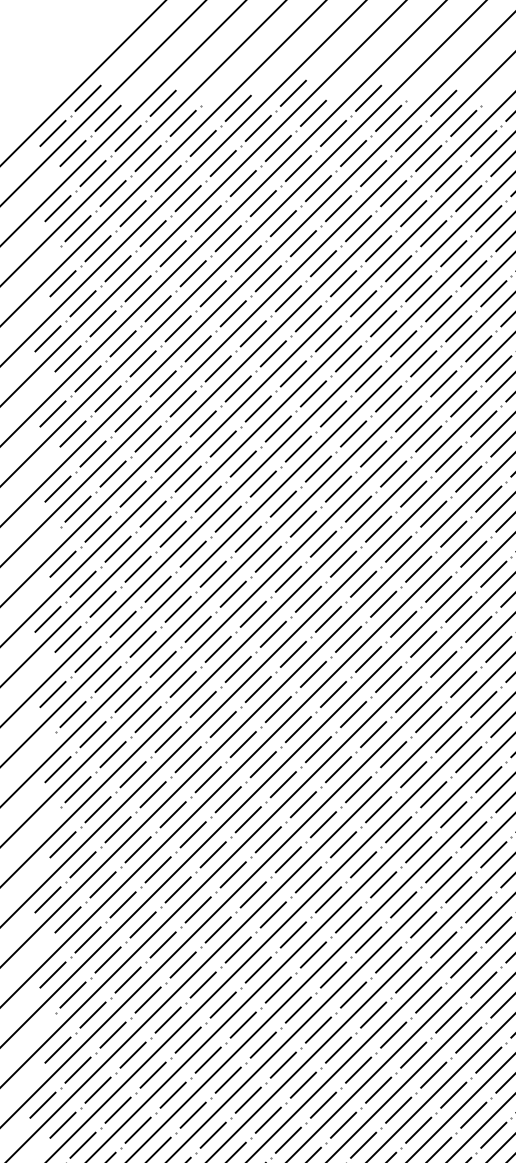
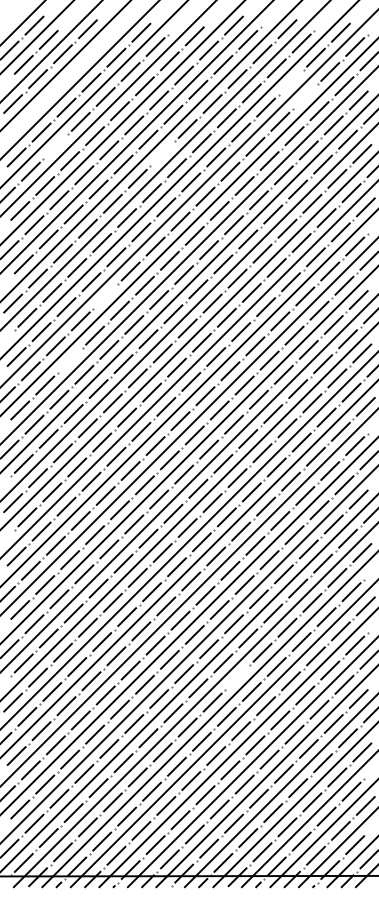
line: (293, 93) -> (180, 22), removed
line: (131, 176) -> (65, 81), removed
line: (447, 178) -> (290, 82), removed
line: (469, 197) -> (305, 96), removed
line: (117, 268) -> (55, 146), removed
line: (267, 278) -> (162, 153), removed
line: (187, 479) -> (105, 296), removed
line: (138, 569) -> (70, 360), removed
line: (373, 1014) -> (237, 677), removed

